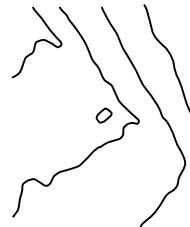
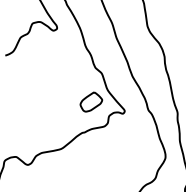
part: (103, 115) -> (90, 102), size x1.43

